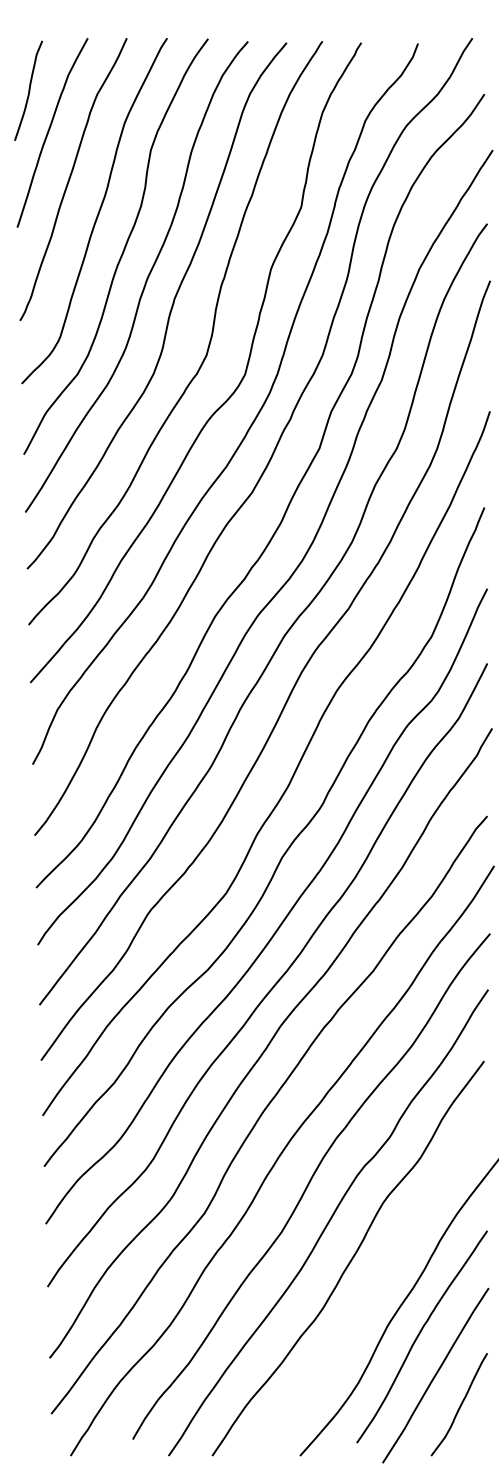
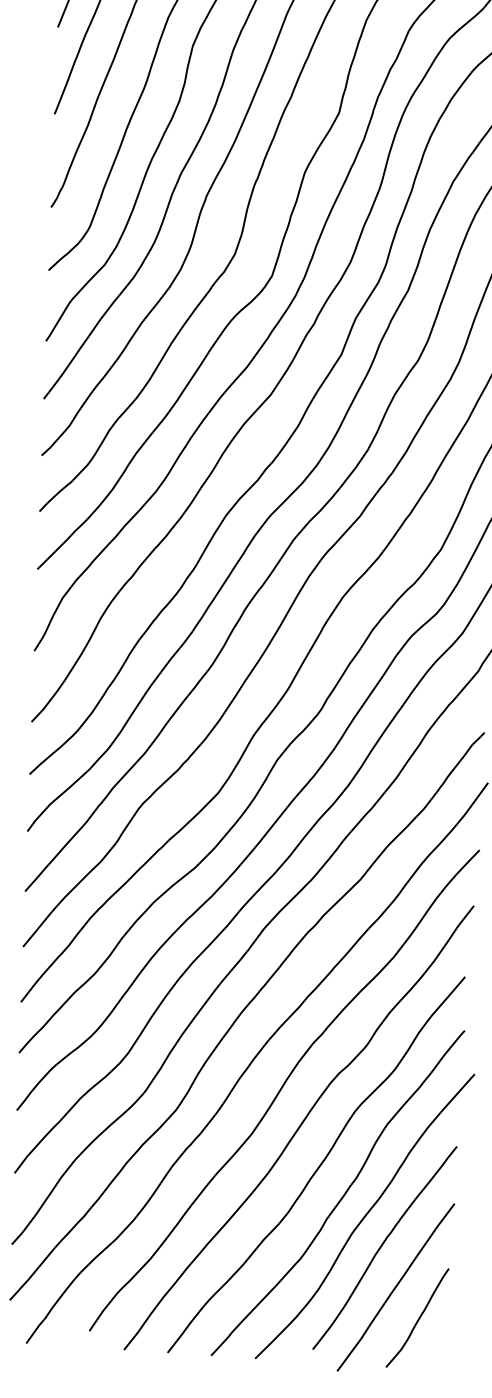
curve: (376, 1287) -> (342, 1195), added

